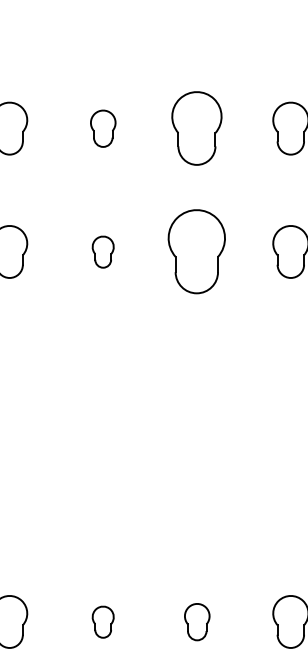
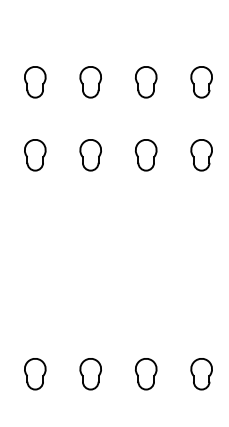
part: (102, 129) -> (90, 82), size x1.43
part: (197, 129) -> (146, 82), size x0.71
part: (102, 252) -> (90, 155), size x1.67
part: (197, 252) -> (146, 155), size x0.62
part: (102, 622) -> (90, 374), size x1.67
part: (197, 622) -> (146, 374), size x1.43

